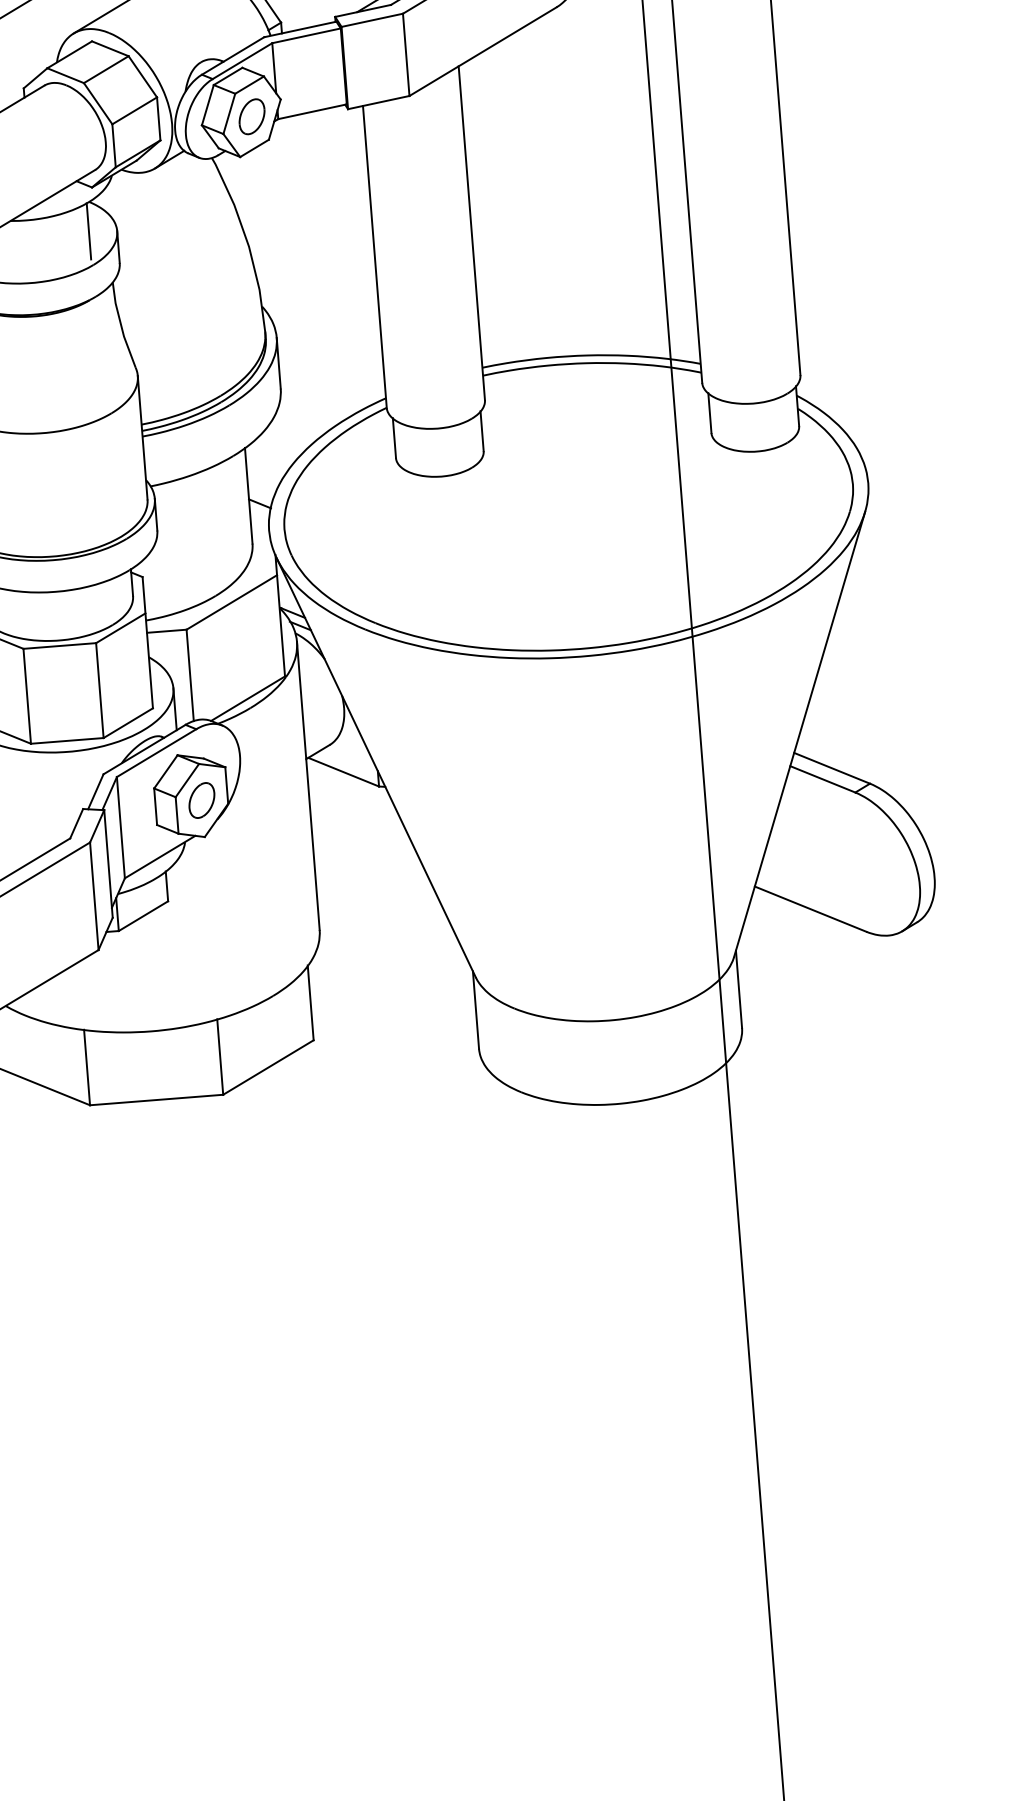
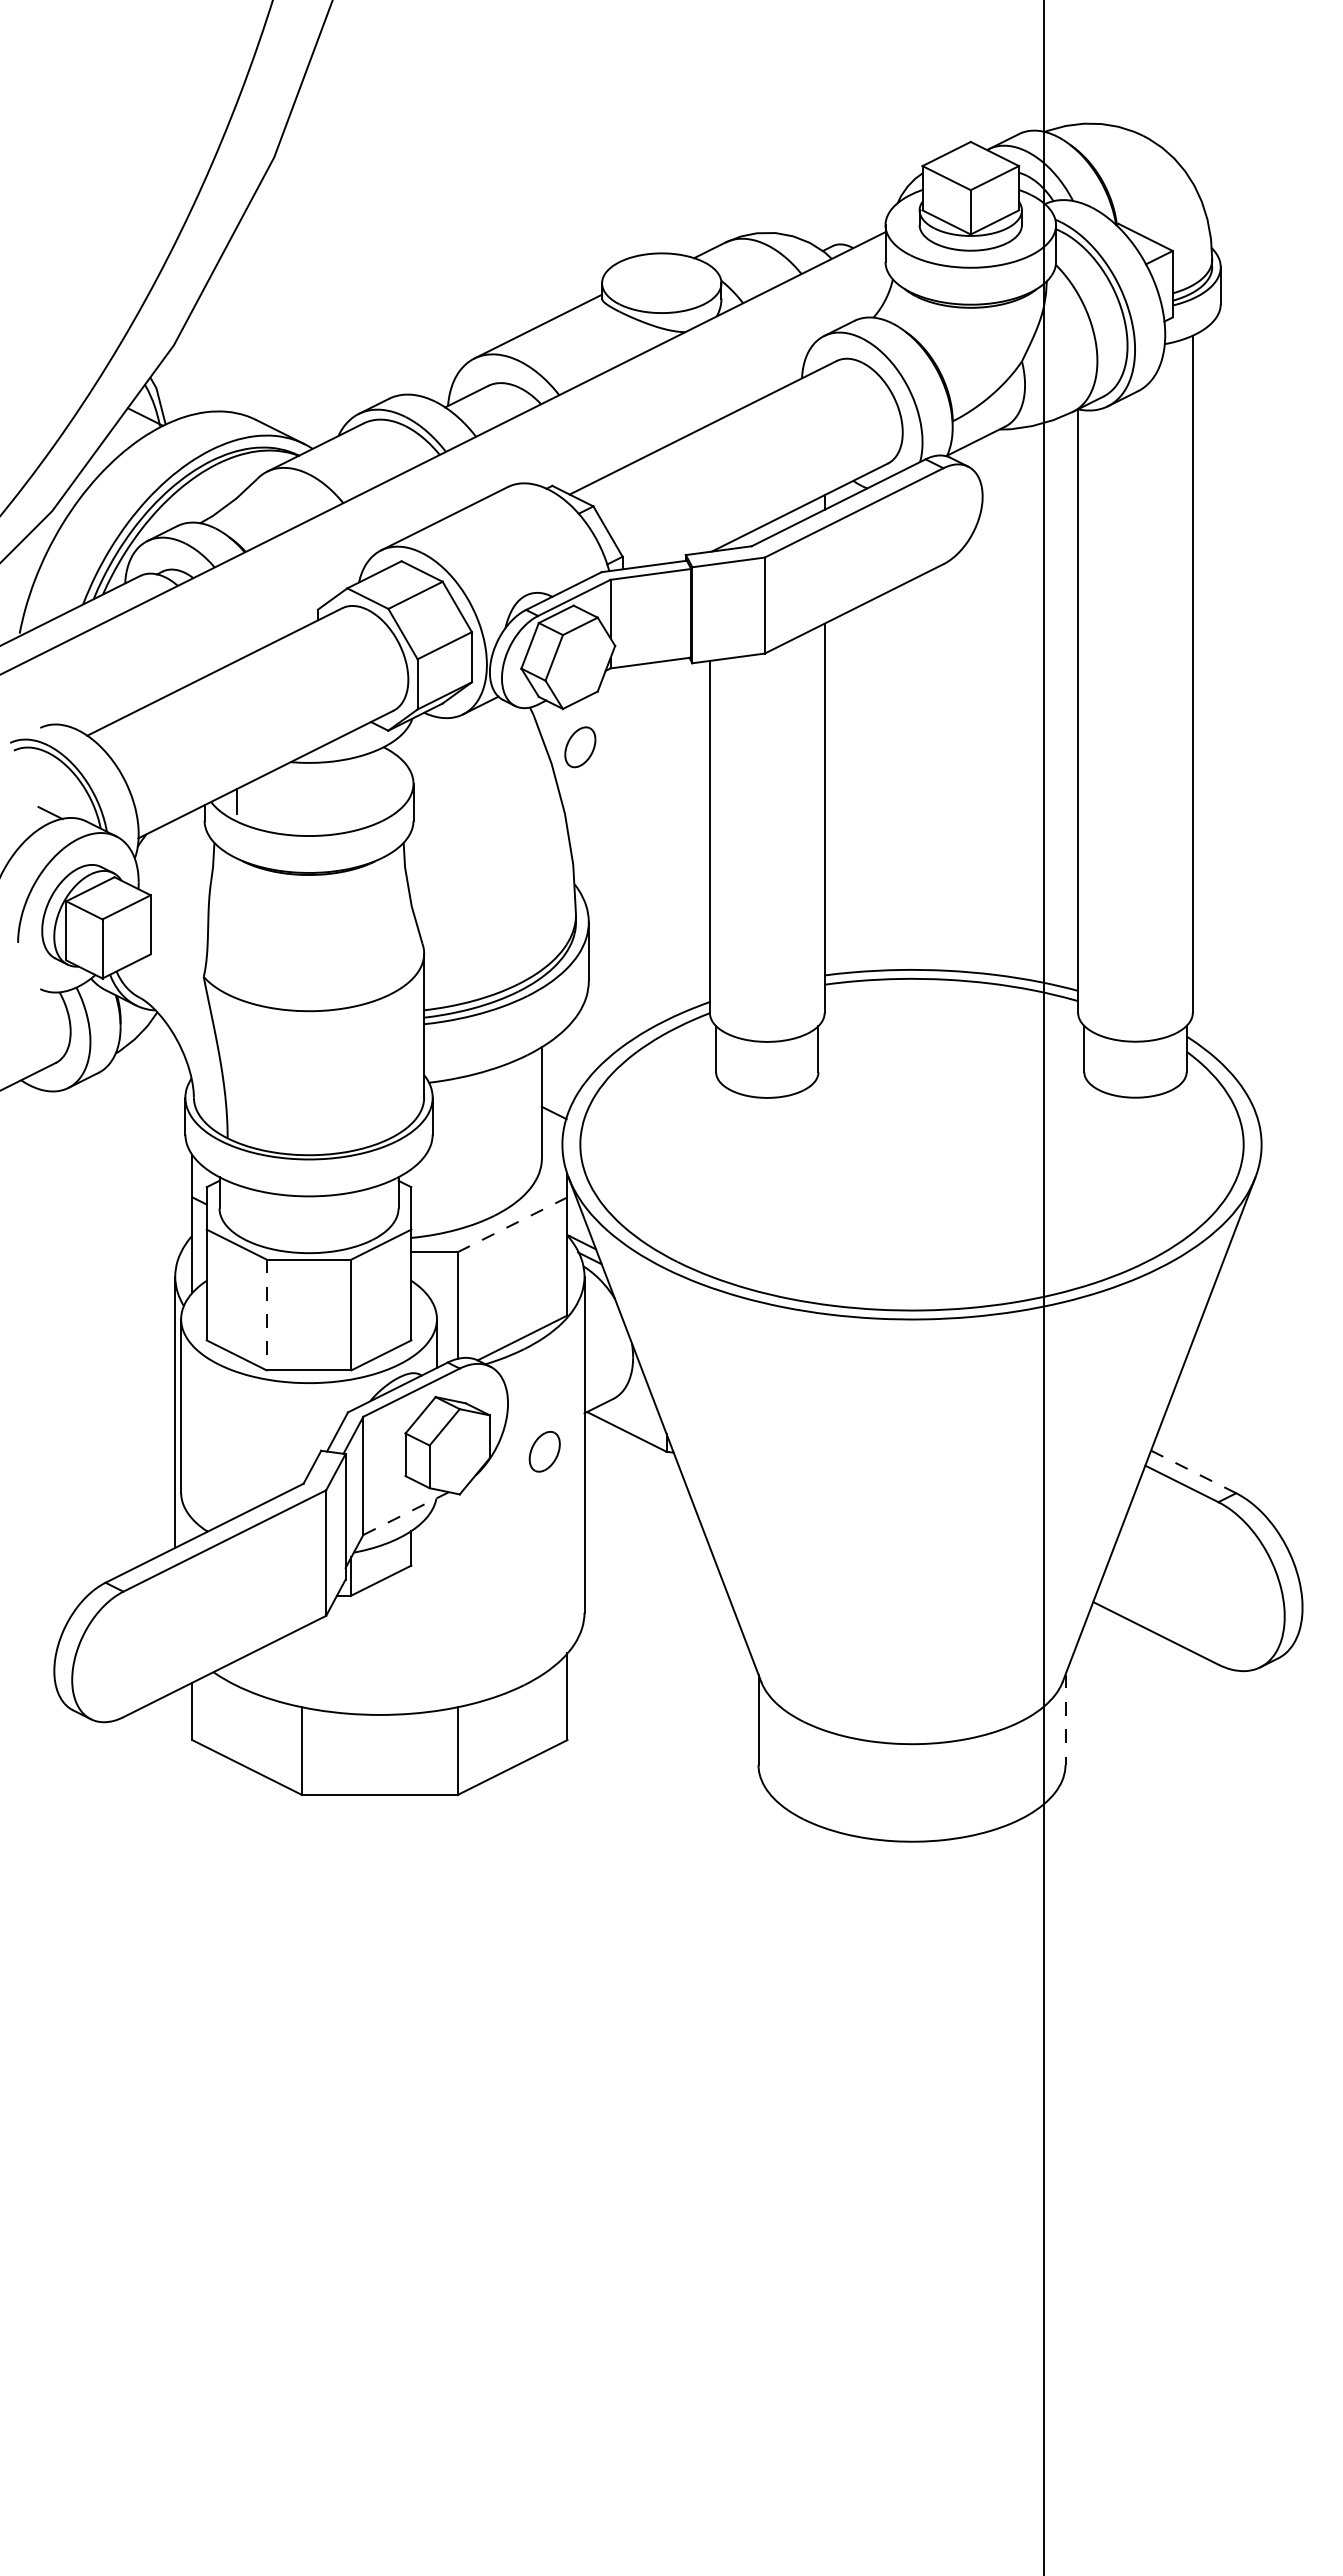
part: (252, 116) -> (580, 747), moved
line: (88, 231) -> (380, 781), removed
line: (231, 603) -> (512, 1225), solid -> dashed
line: (27, 696) -> (266, 1315), solid -> dashed
line: (831, 767) -> (1193, 1471), solid -> dashed
part: (201, 800) -> (544, 1451), moved
line: (160, 856) -> (406, 1513), solid -> dashed
line: (739, 989) -> (1065, 1720), solid -> dashed

